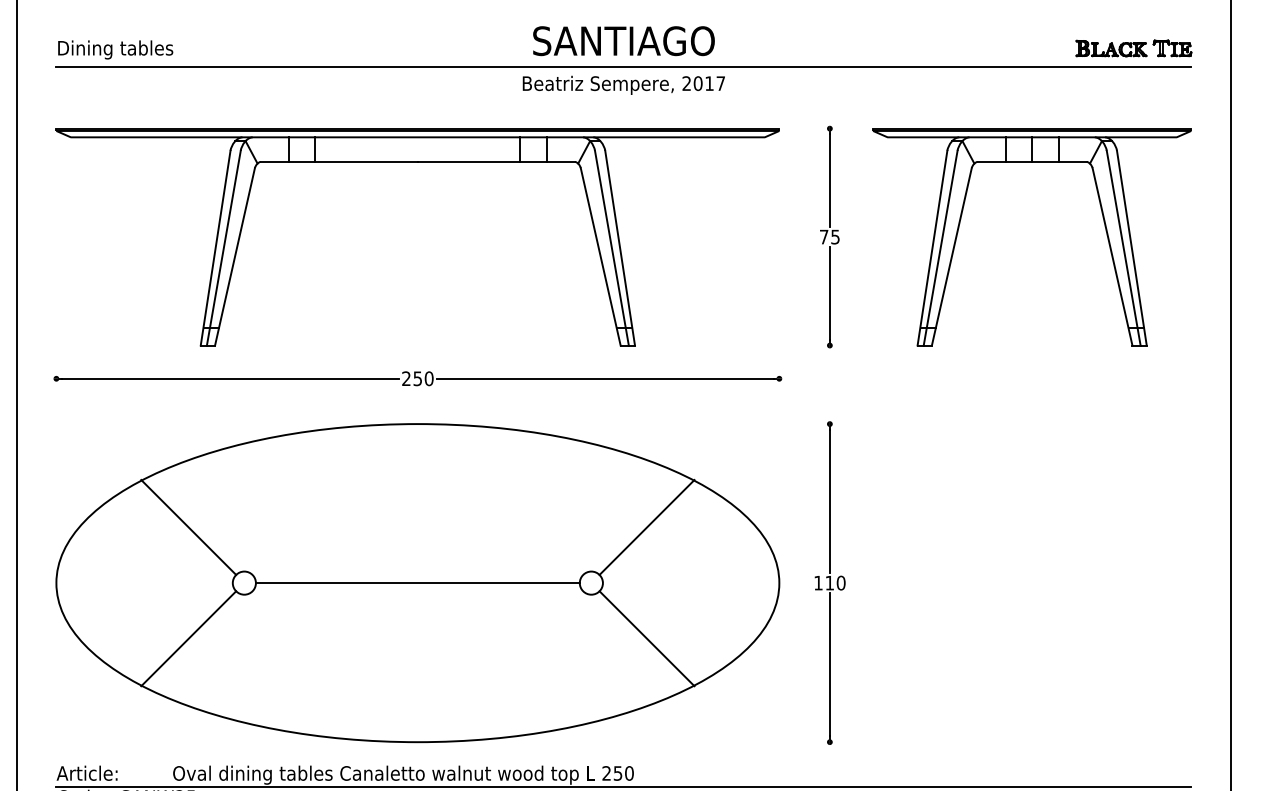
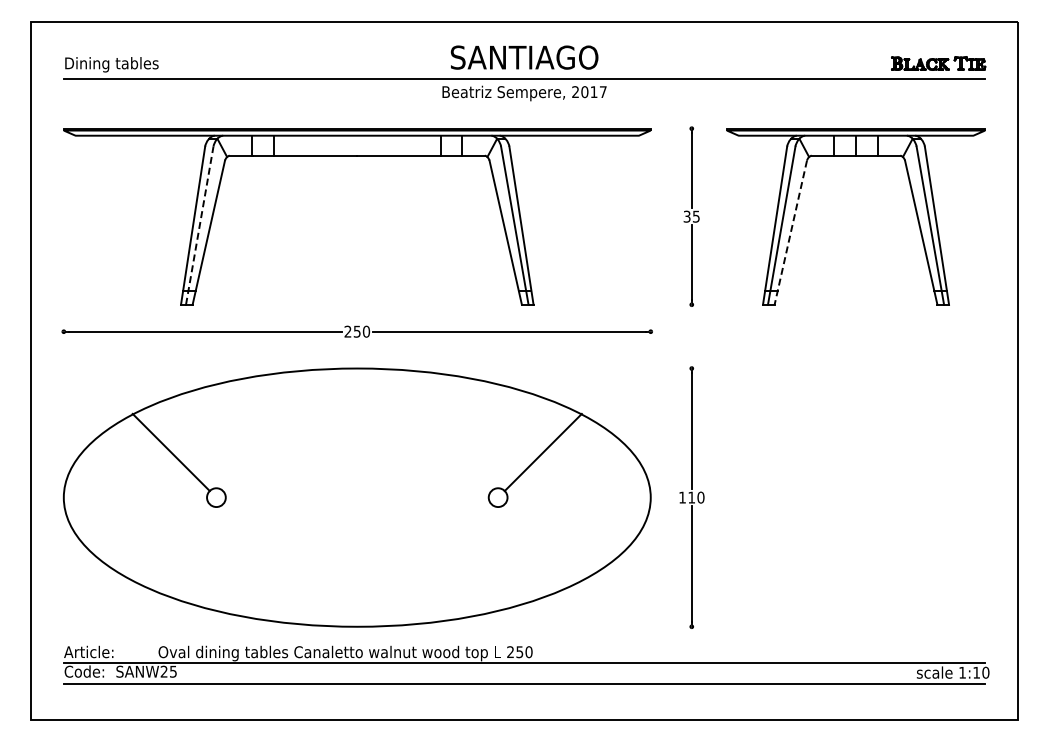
text: (823, 236) -> (686, 216), 75 -> 35
line: (223, 247) -> (199, 225), solid -> dashed
line: (951, 256) -> (790, 232), solid -> dashed
line: (416, 582) -> (356, 497), removed
line: (187, 638) -> (170, 542), removed
line: (646, 638) -> (542, 542), removed

